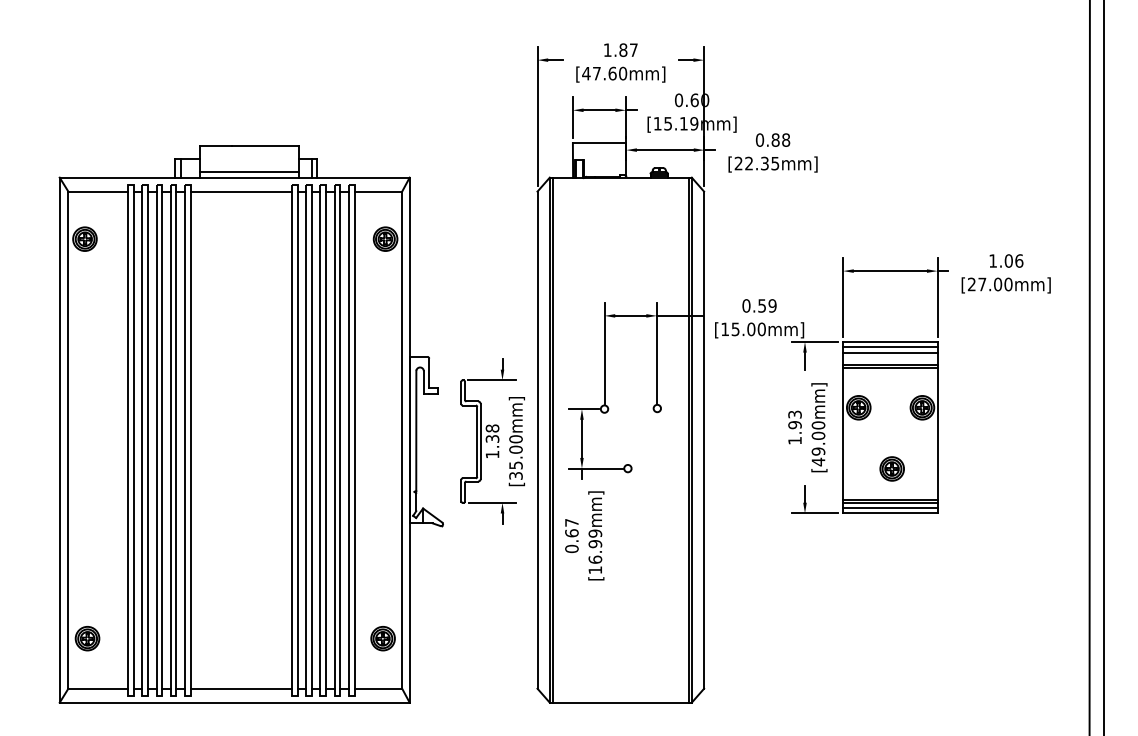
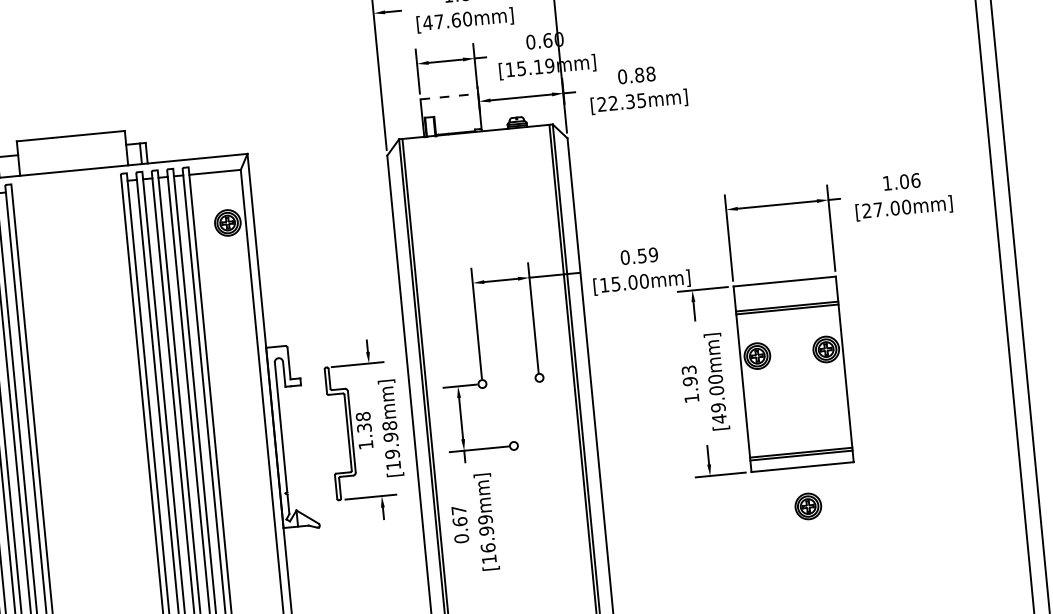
line: (599, 143) -> (449, 97), solid -> dashed
line: (249, 172) -> (73, 165), removed
line: (240, 191) -> (65, 186), removed
line: (890, 347) -> (785, 287), removed
line: (890, 352) -> (785, 292), removed
text: (515, 457) -> (391, 445), [35.00mm] -> [19.98mm]
part: (891, 468) -> (807, 506), moved
line: (890, 508) -> (802, 461), removed

